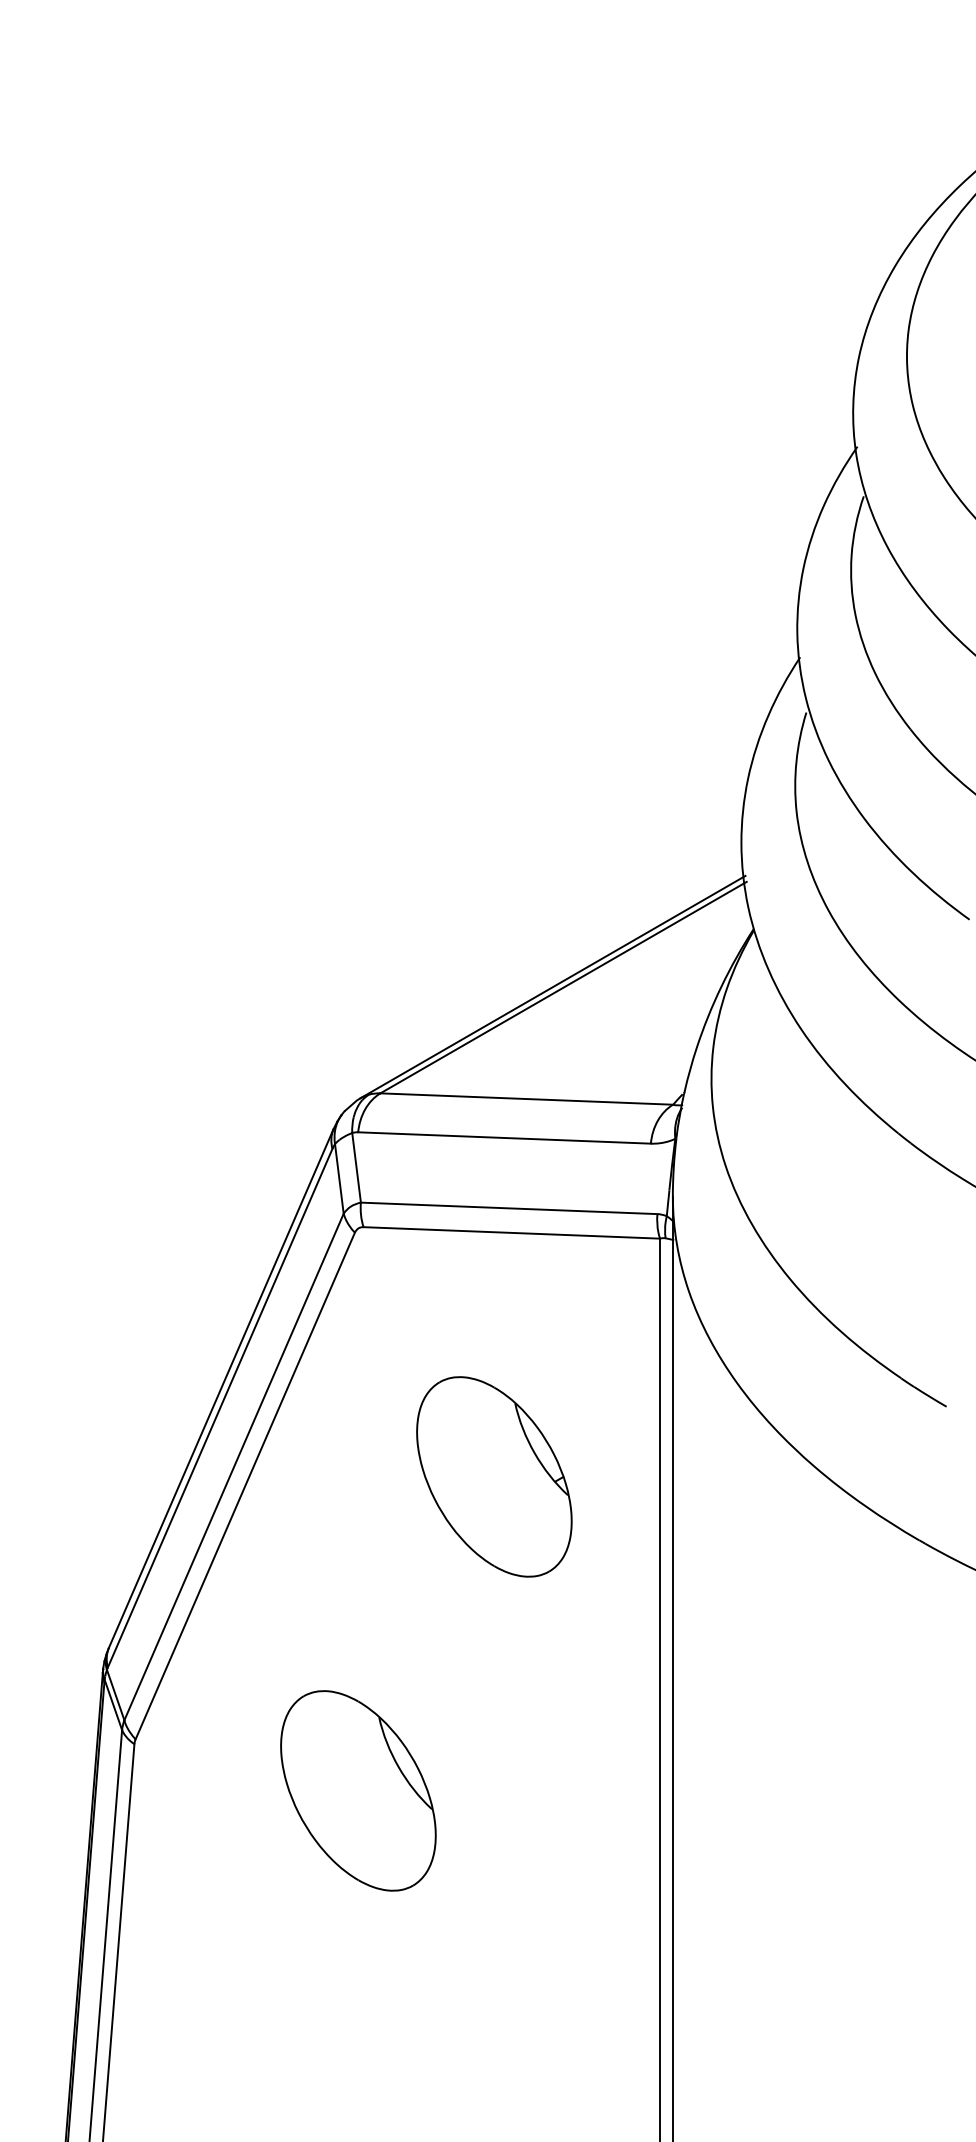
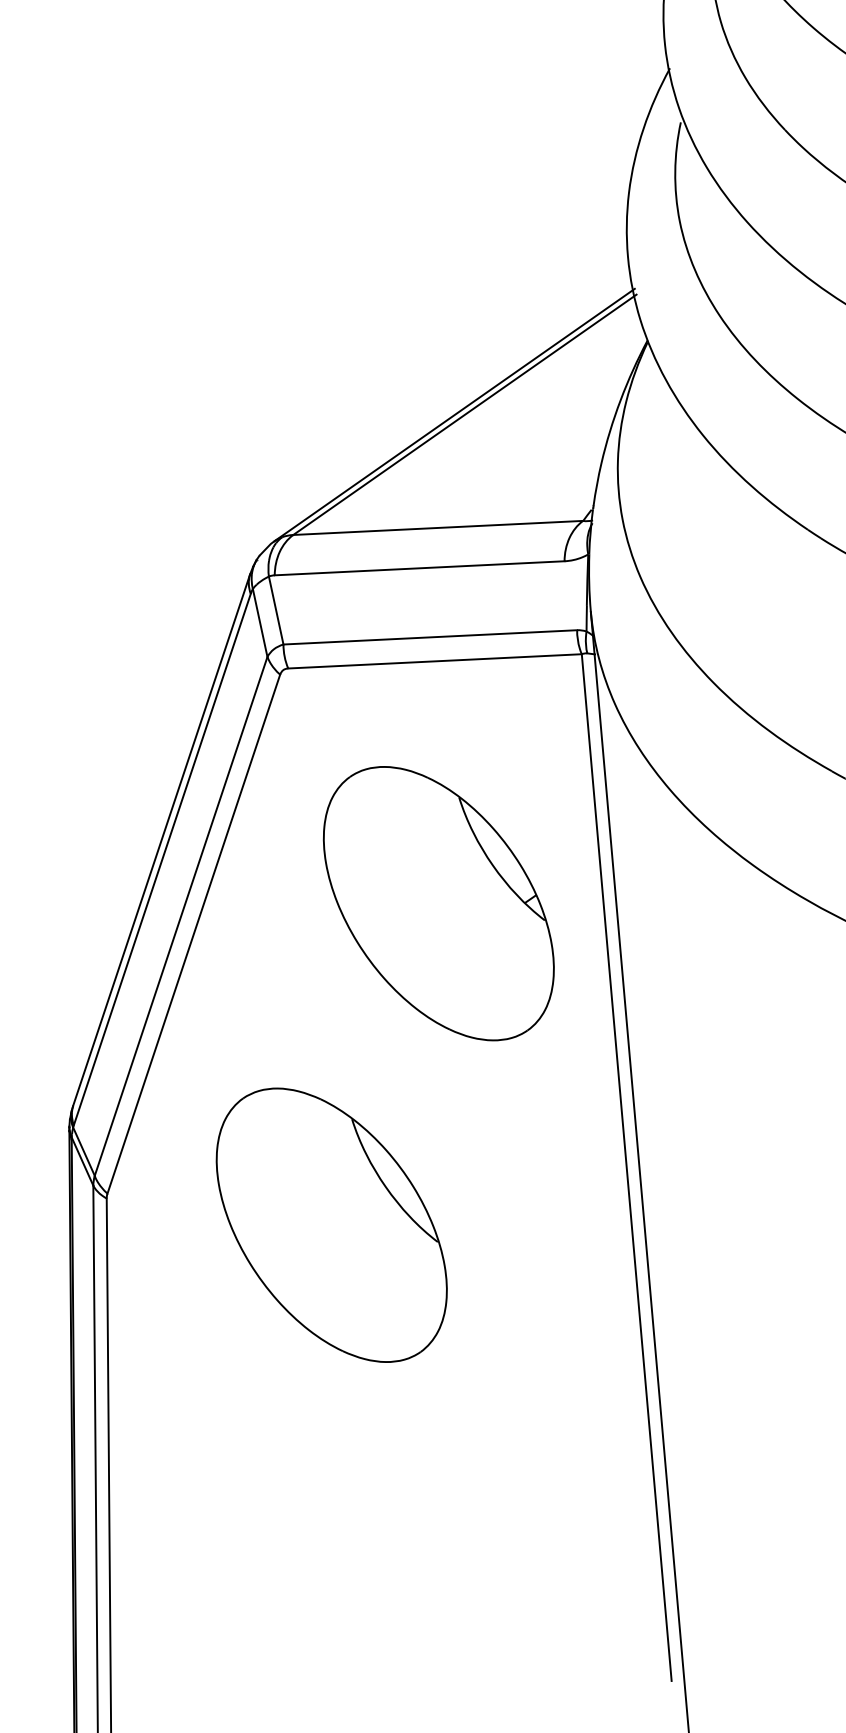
part: (494, 1476) -> (438, 903), size x1.43
part: (358, 1790) -> (331, 1224), size x1.43

